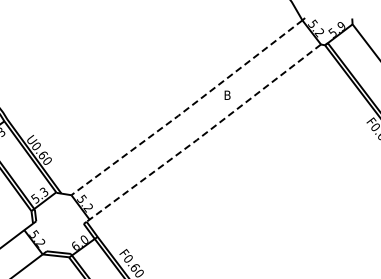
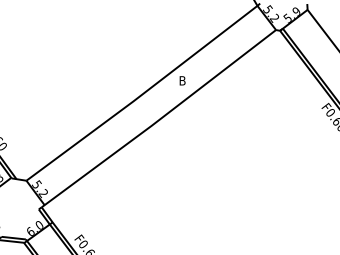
line: (187, 109) -> (142, 95), dashed -> solid
line: (203, 134) -> (158, 120), dashed -> solid

